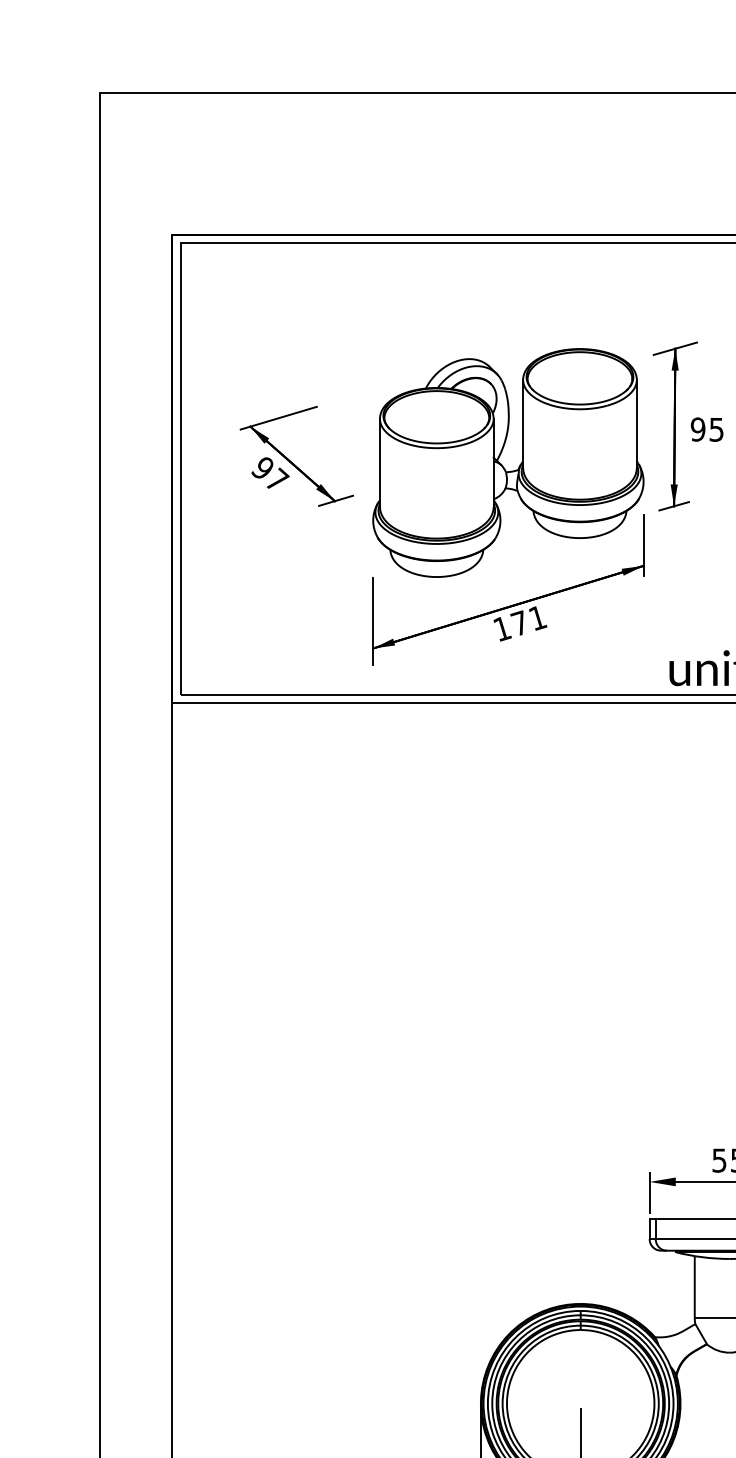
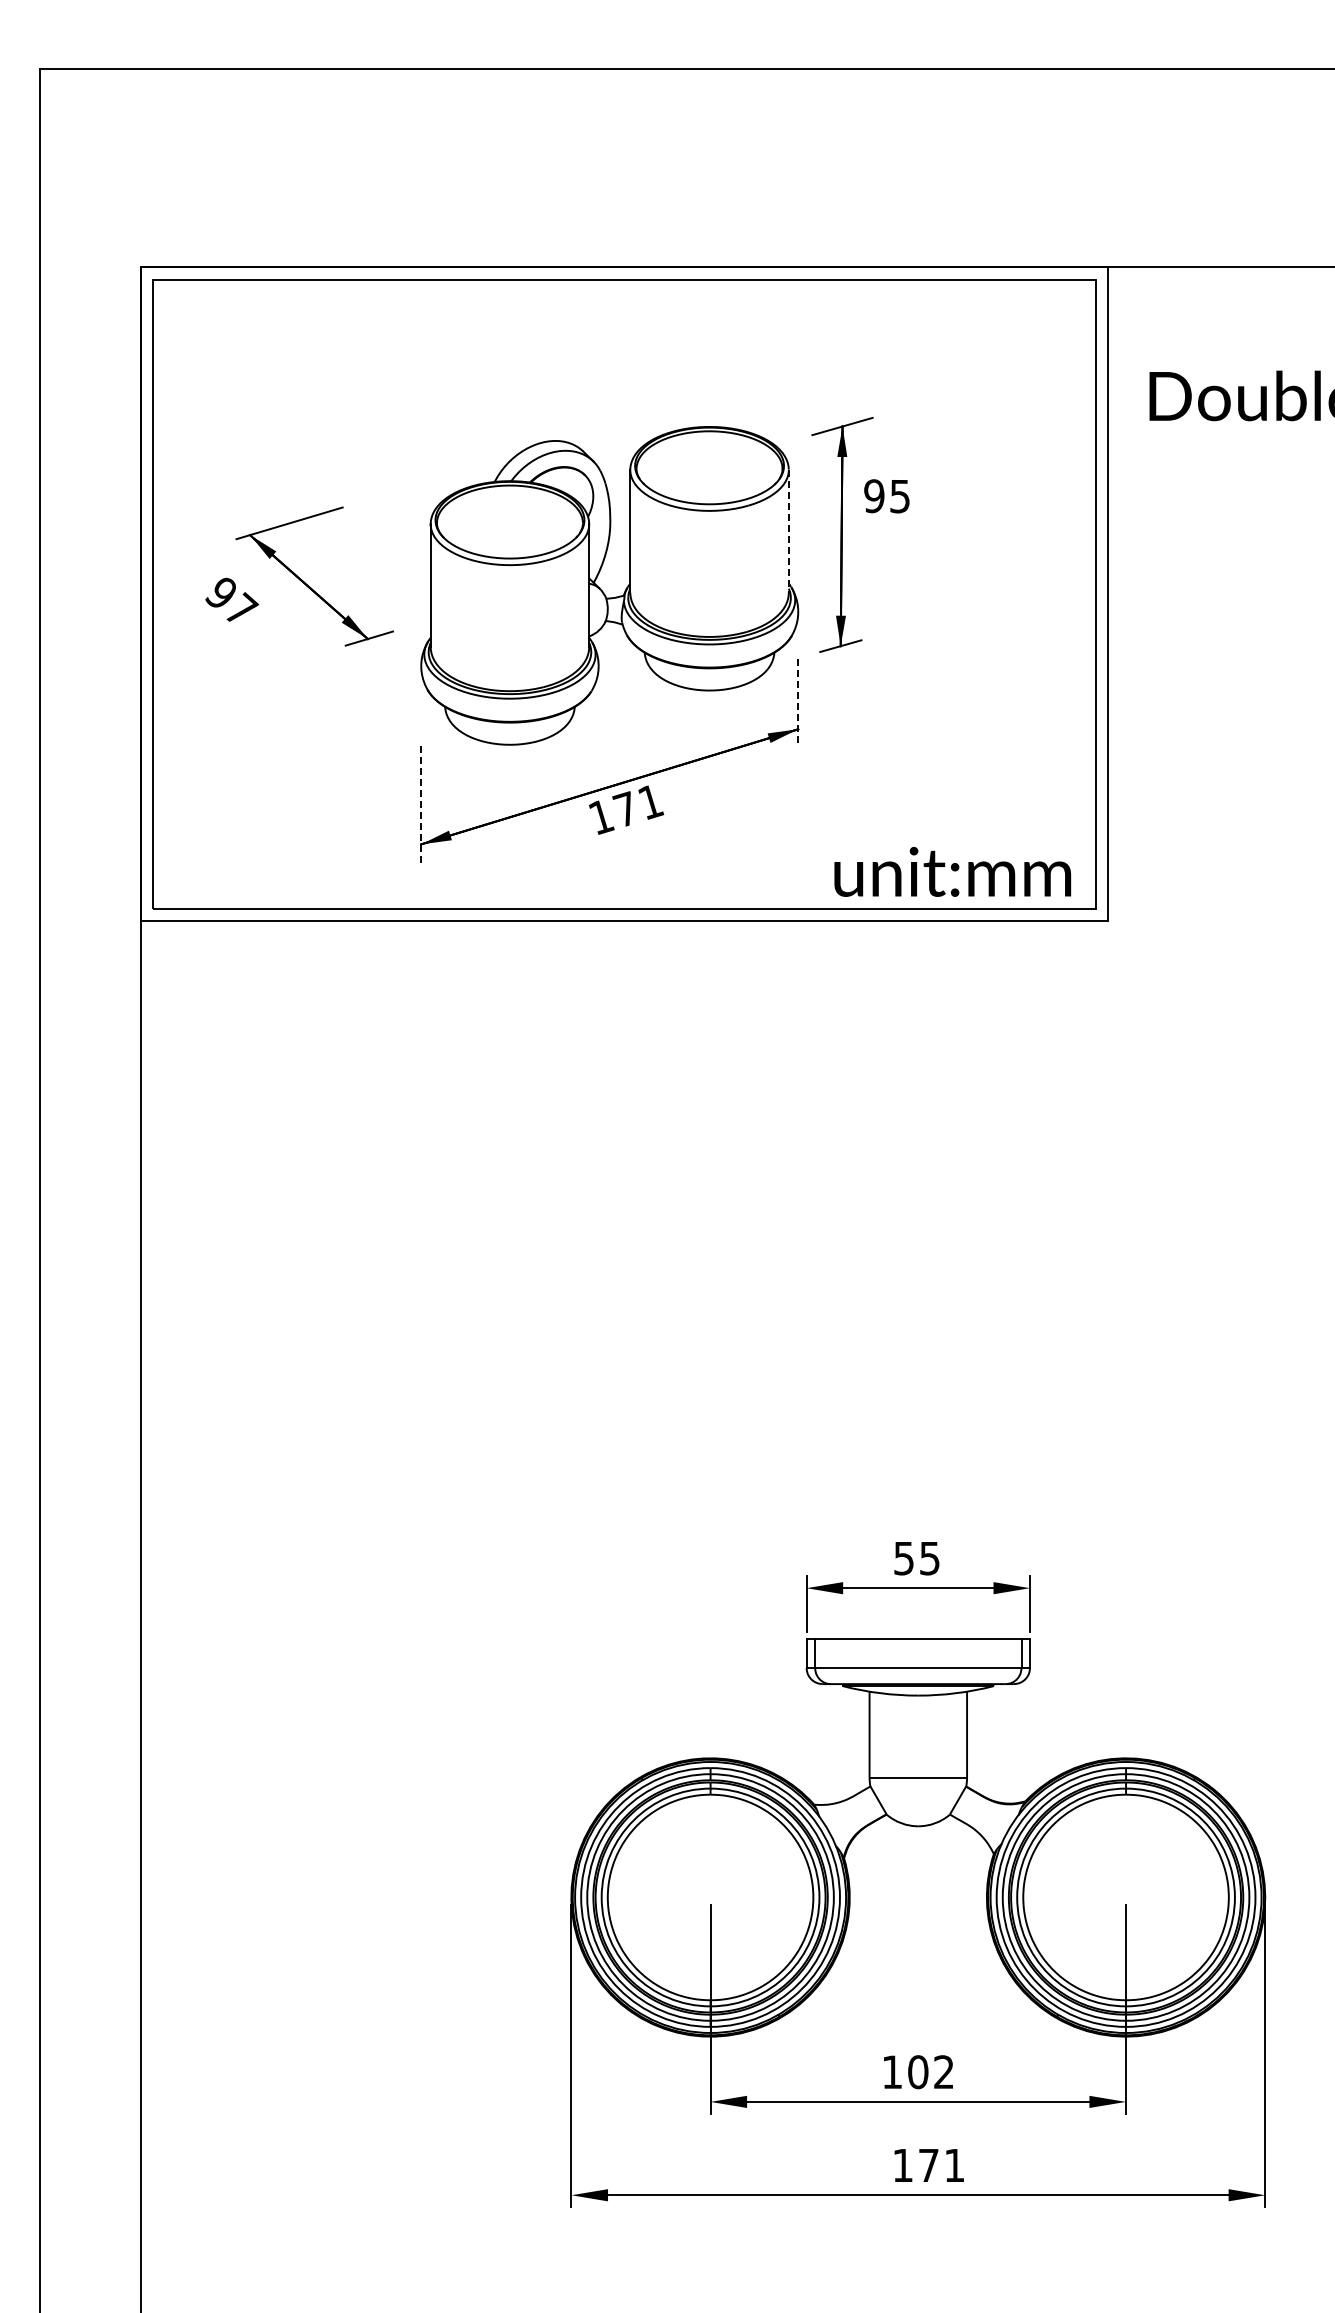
line: (636, 424) -> (788, 531), solid -> dashed
text: (706, 429) -> (886, 496), moved
text: (270, 472) -> (231, 599), moved
line: (643, 545) -> (798, 701), solid -> dashed
line: (373, 622) -> (421, 807), solid -> dashed

